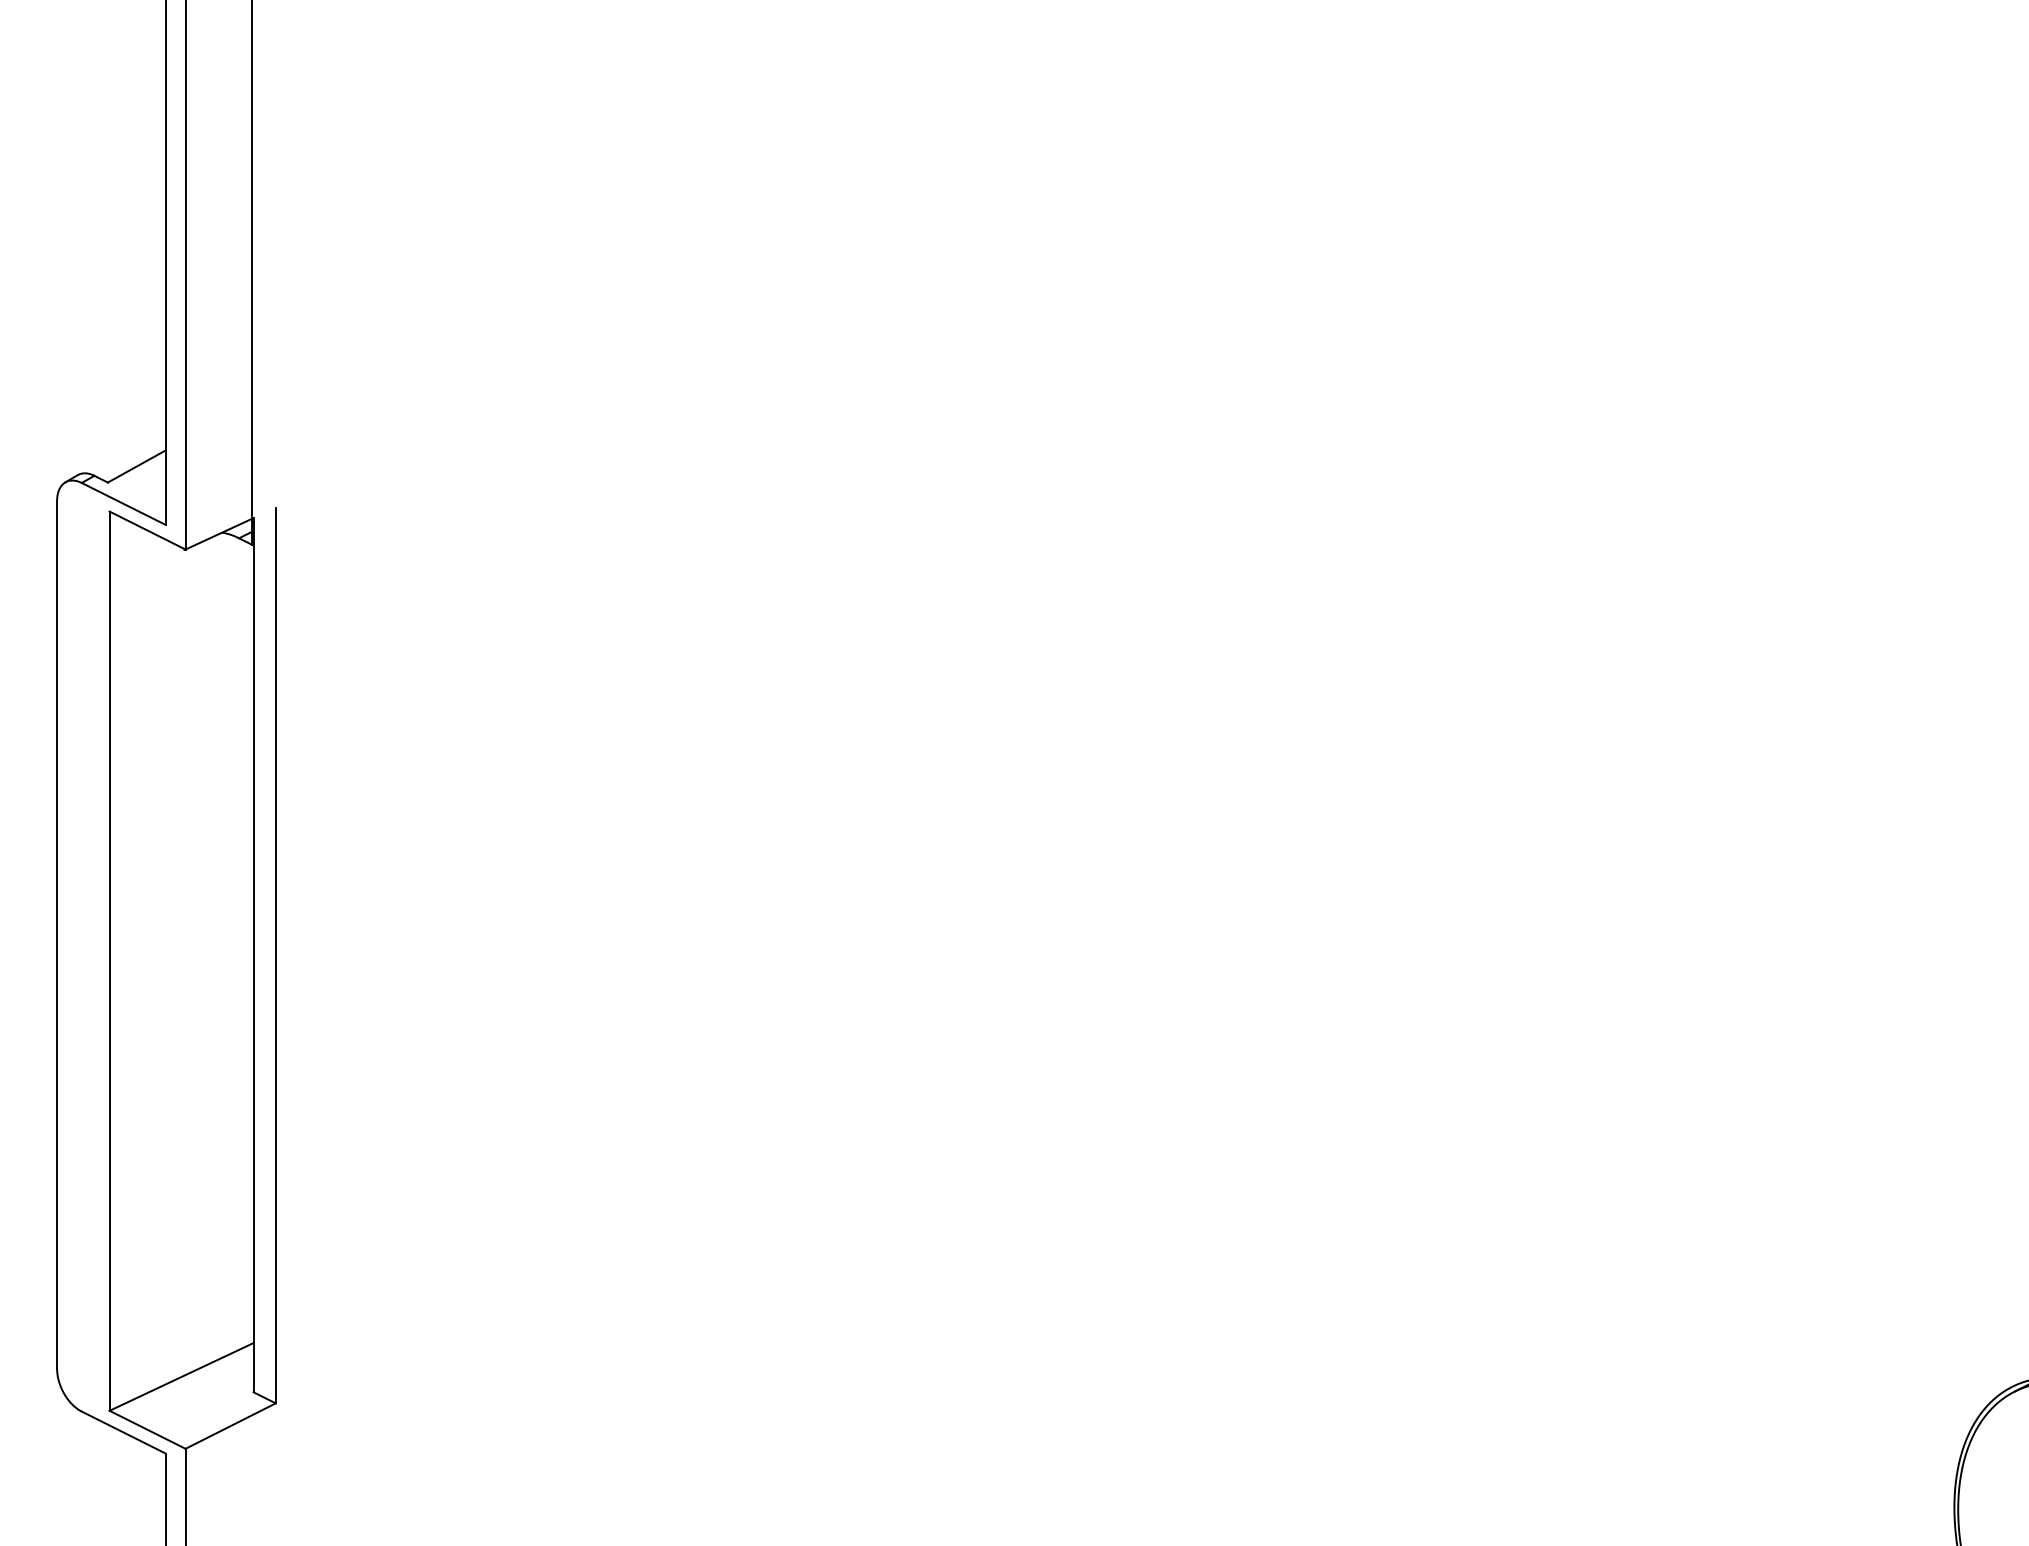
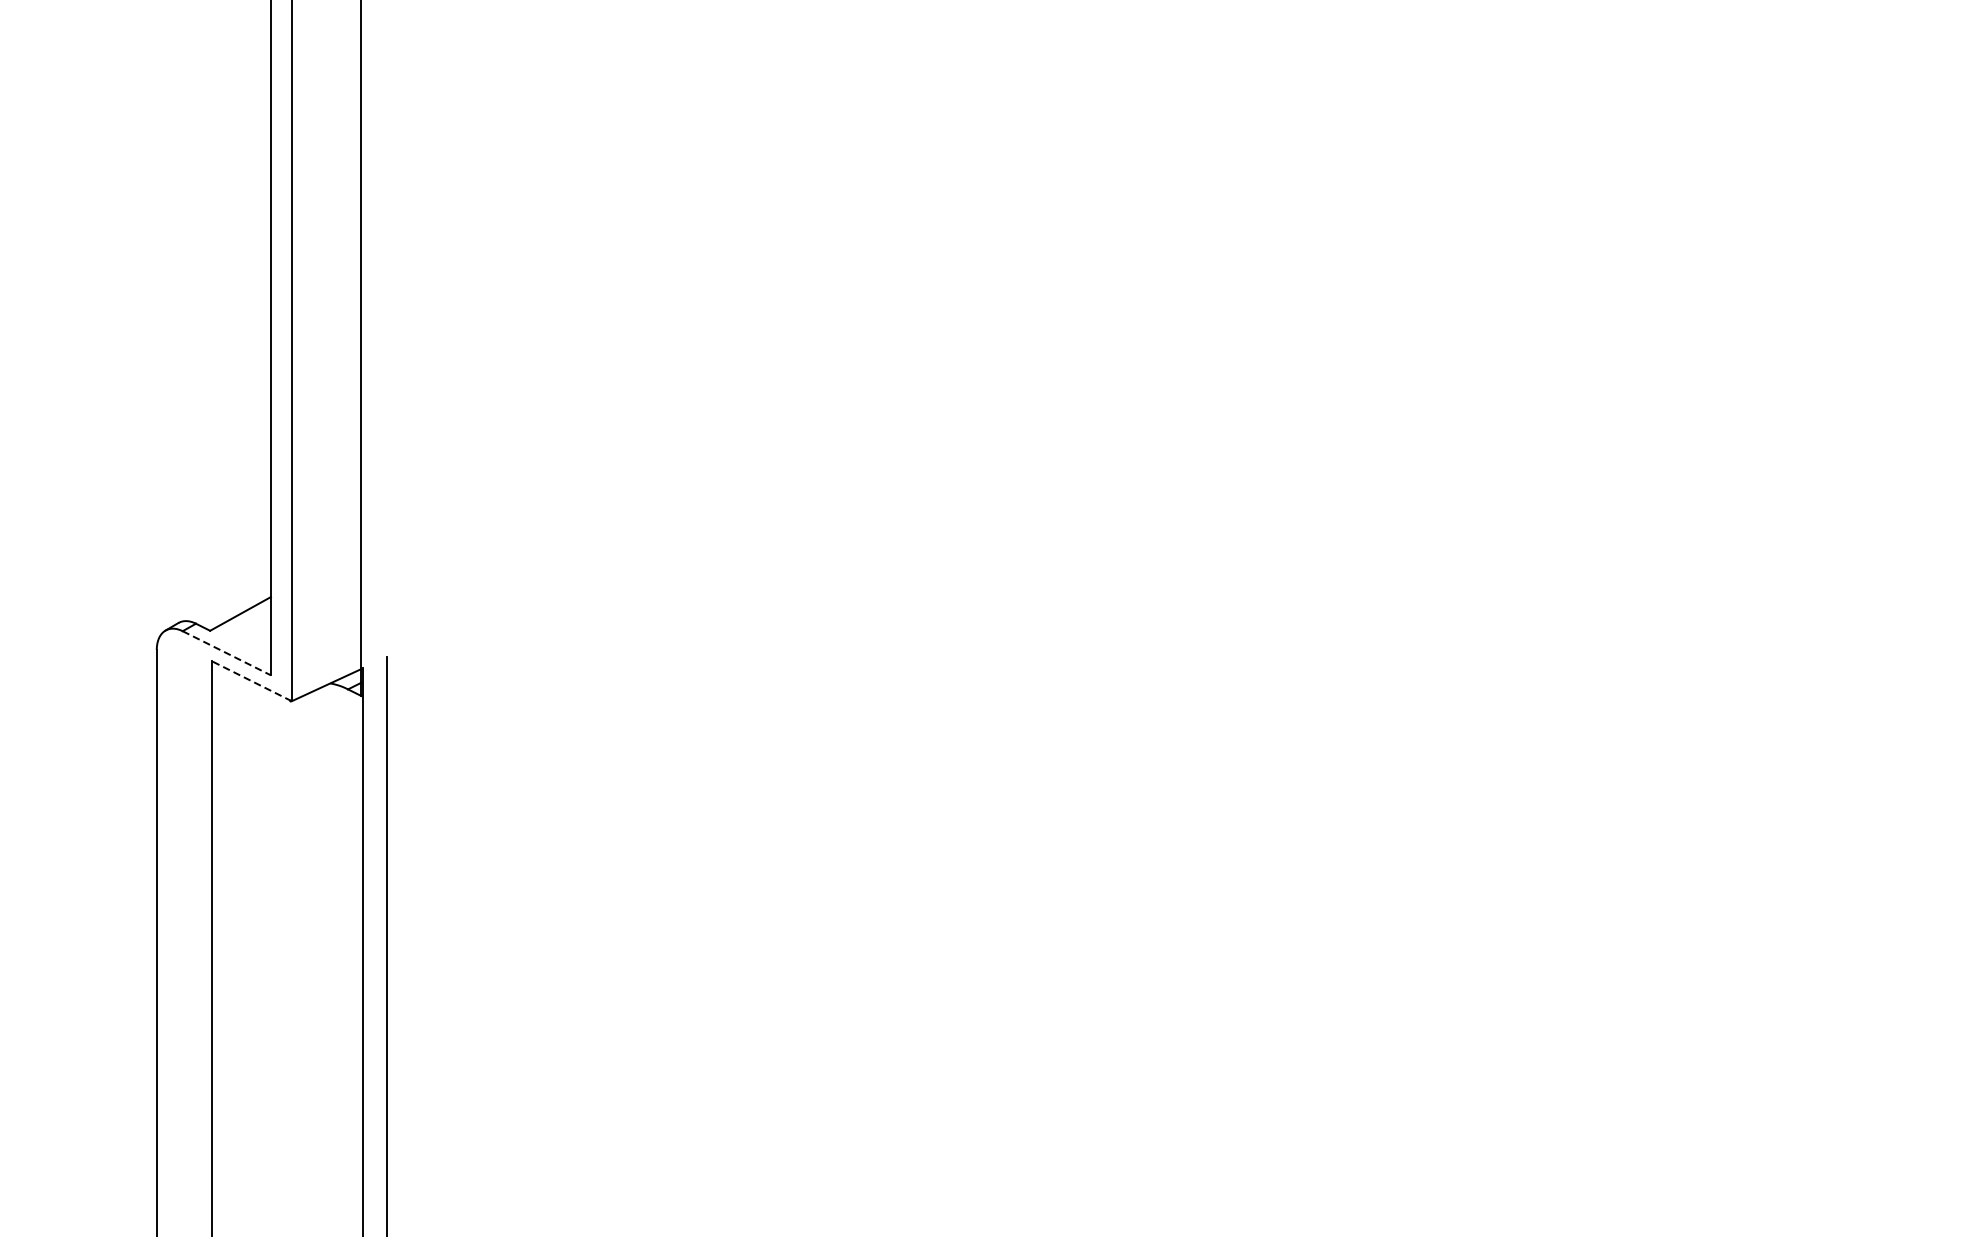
line: (123, 503) -> (226, 652), solid -> dashed
line: (147, 530) -> (251, 681), solid -> dashed

